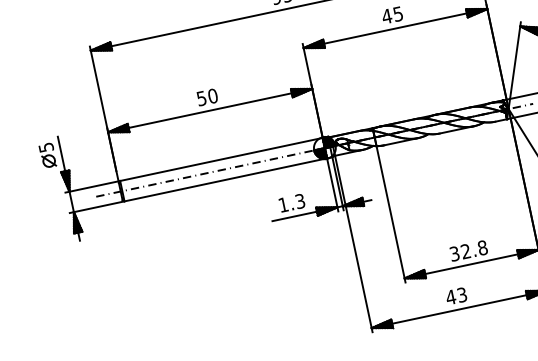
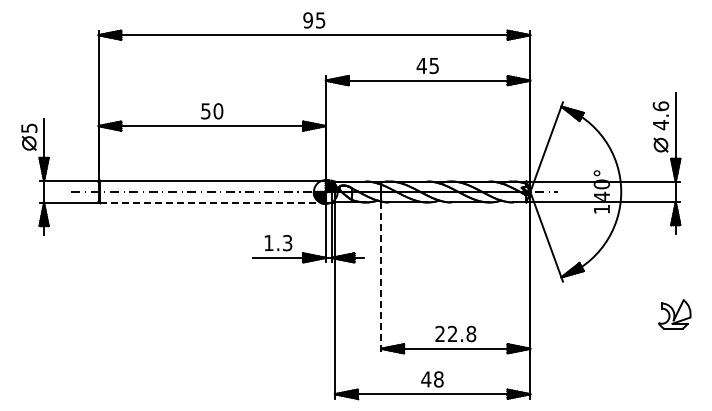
line: (226, 179) -> (213, 203), solid -> dashed
line: (391, 215) -> (381, 278), solid -> dashed
text: (454, 254) -> (439, 334), 32.8 -> 22.8
text: (461, 295) -> (438, 379), 43 -> 48

